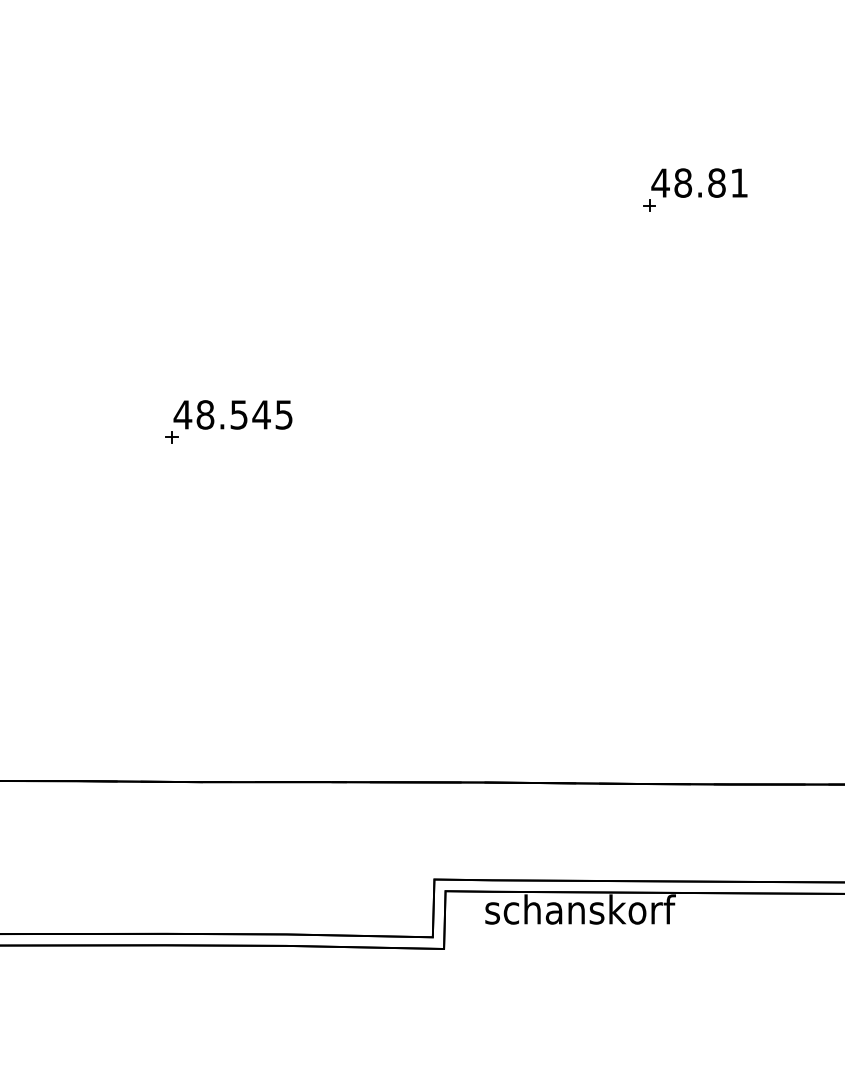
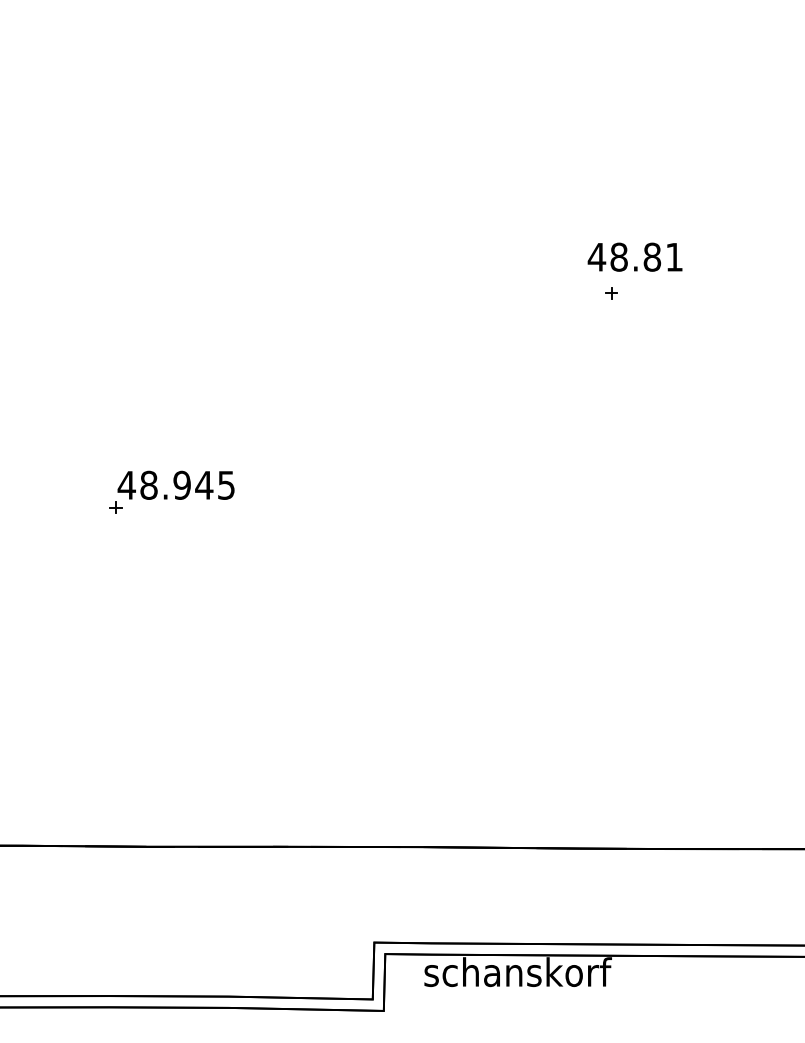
part: (649, 205) -> (611, 293), moved
text: (238, 414) -> (181, 484), 48.545 -> 48.945

